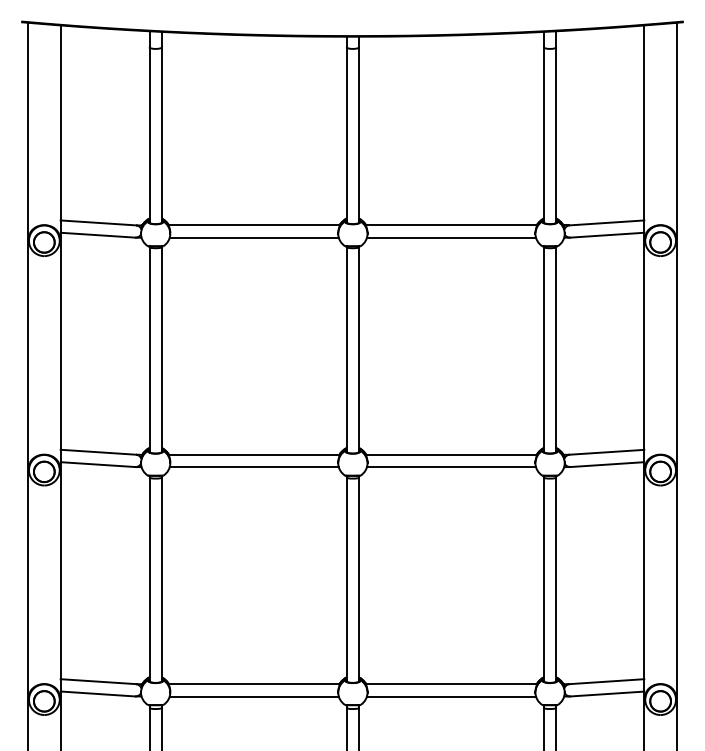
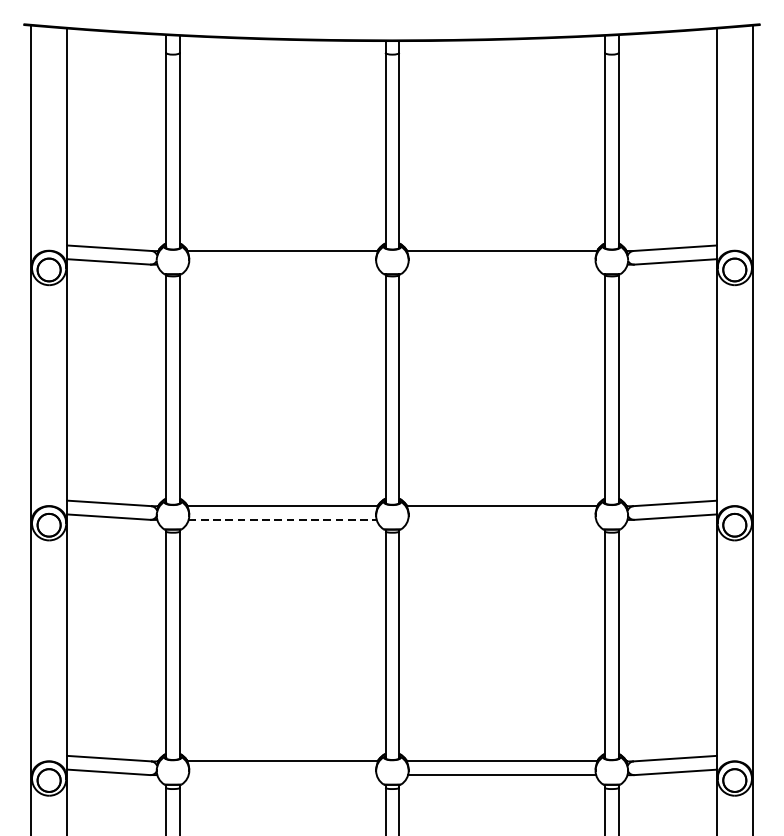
line: (253, 237) -> (281, 264), removed
line: (450, 237) -> (501, 264), removed
line: (254, 467) -> (282, 520), solid -> dashed
line: (450, 467) -> (501, 520), removed
line: (253, 696) -> (281, 775), removed

